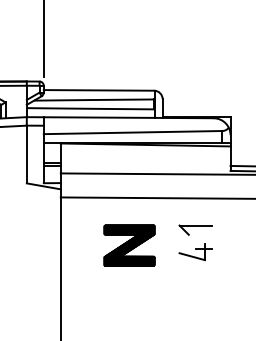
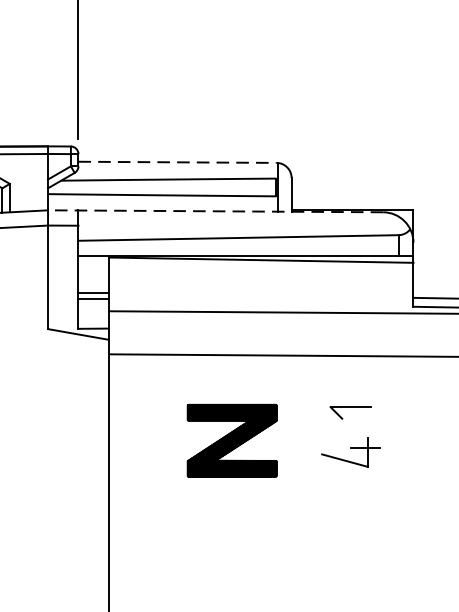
line: (99, 90) -> (178, 162), solid -> dashed
line: (119, 117) -> (214, 210), solid -> dashed
part: (195, 229) -> (350, 411), size x0.7

